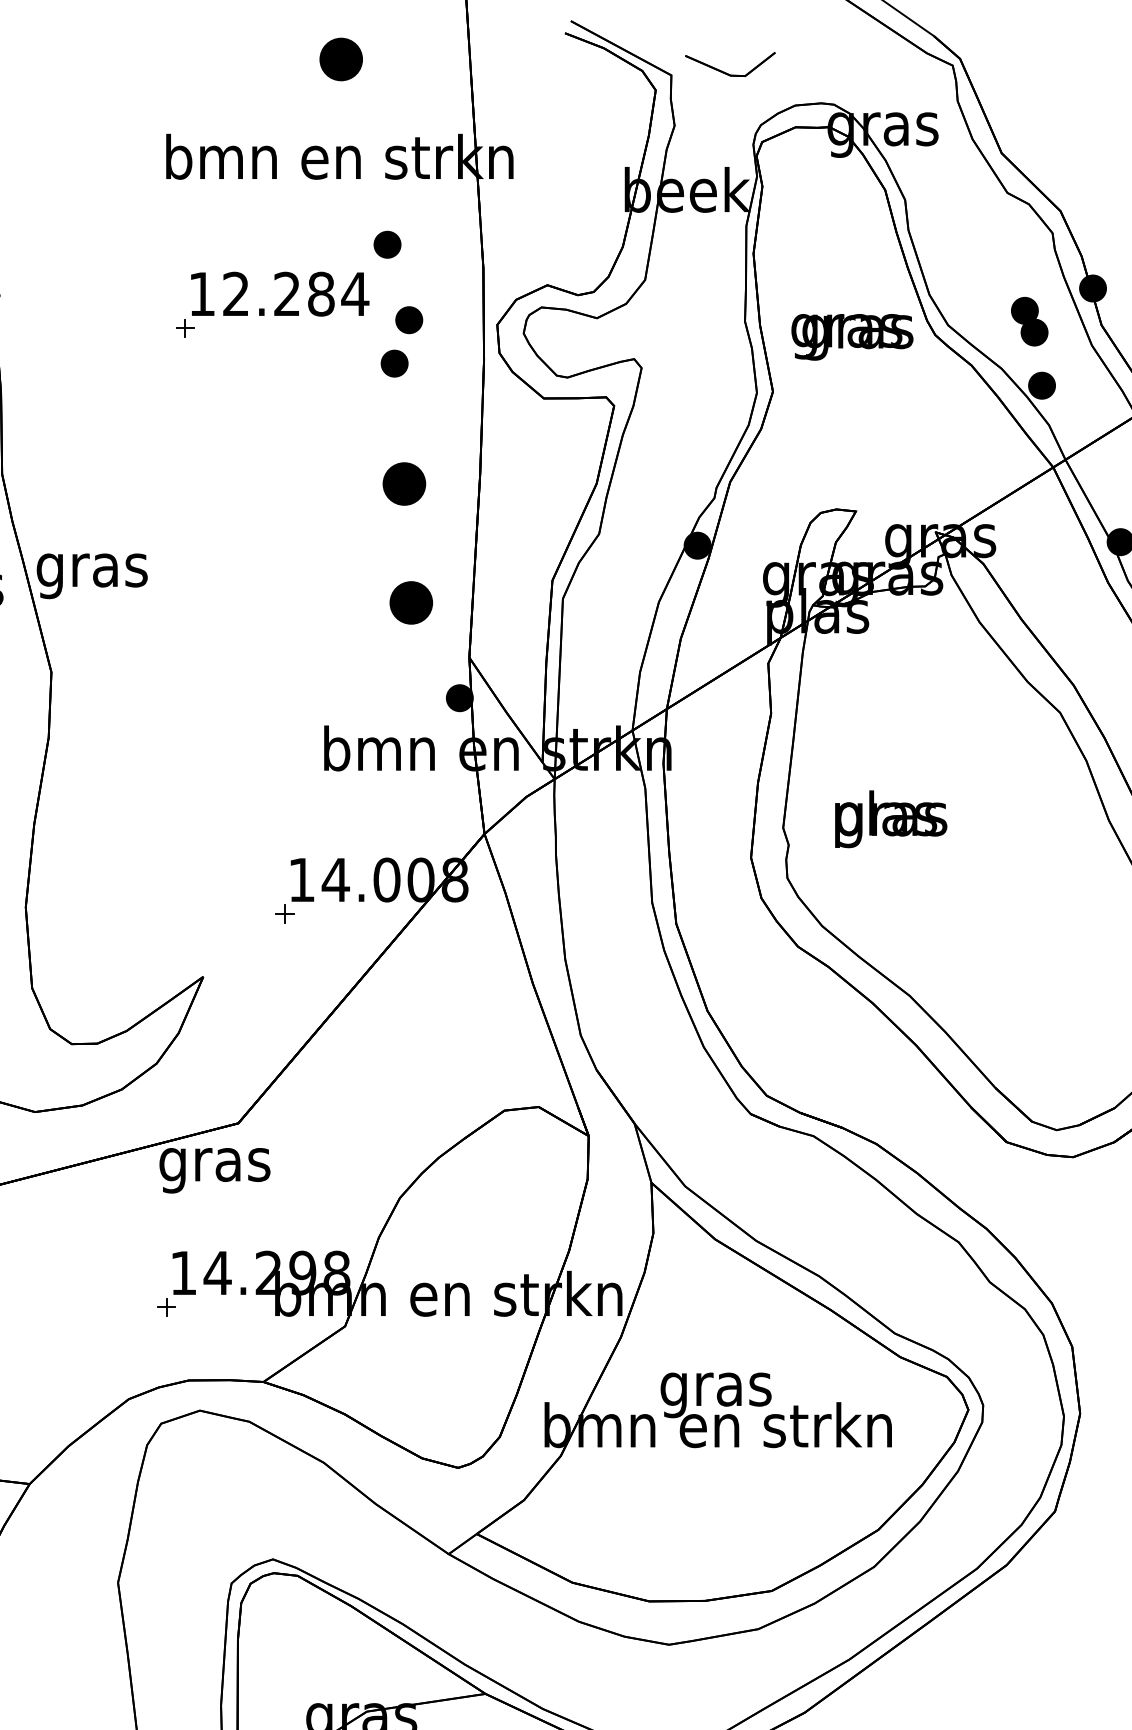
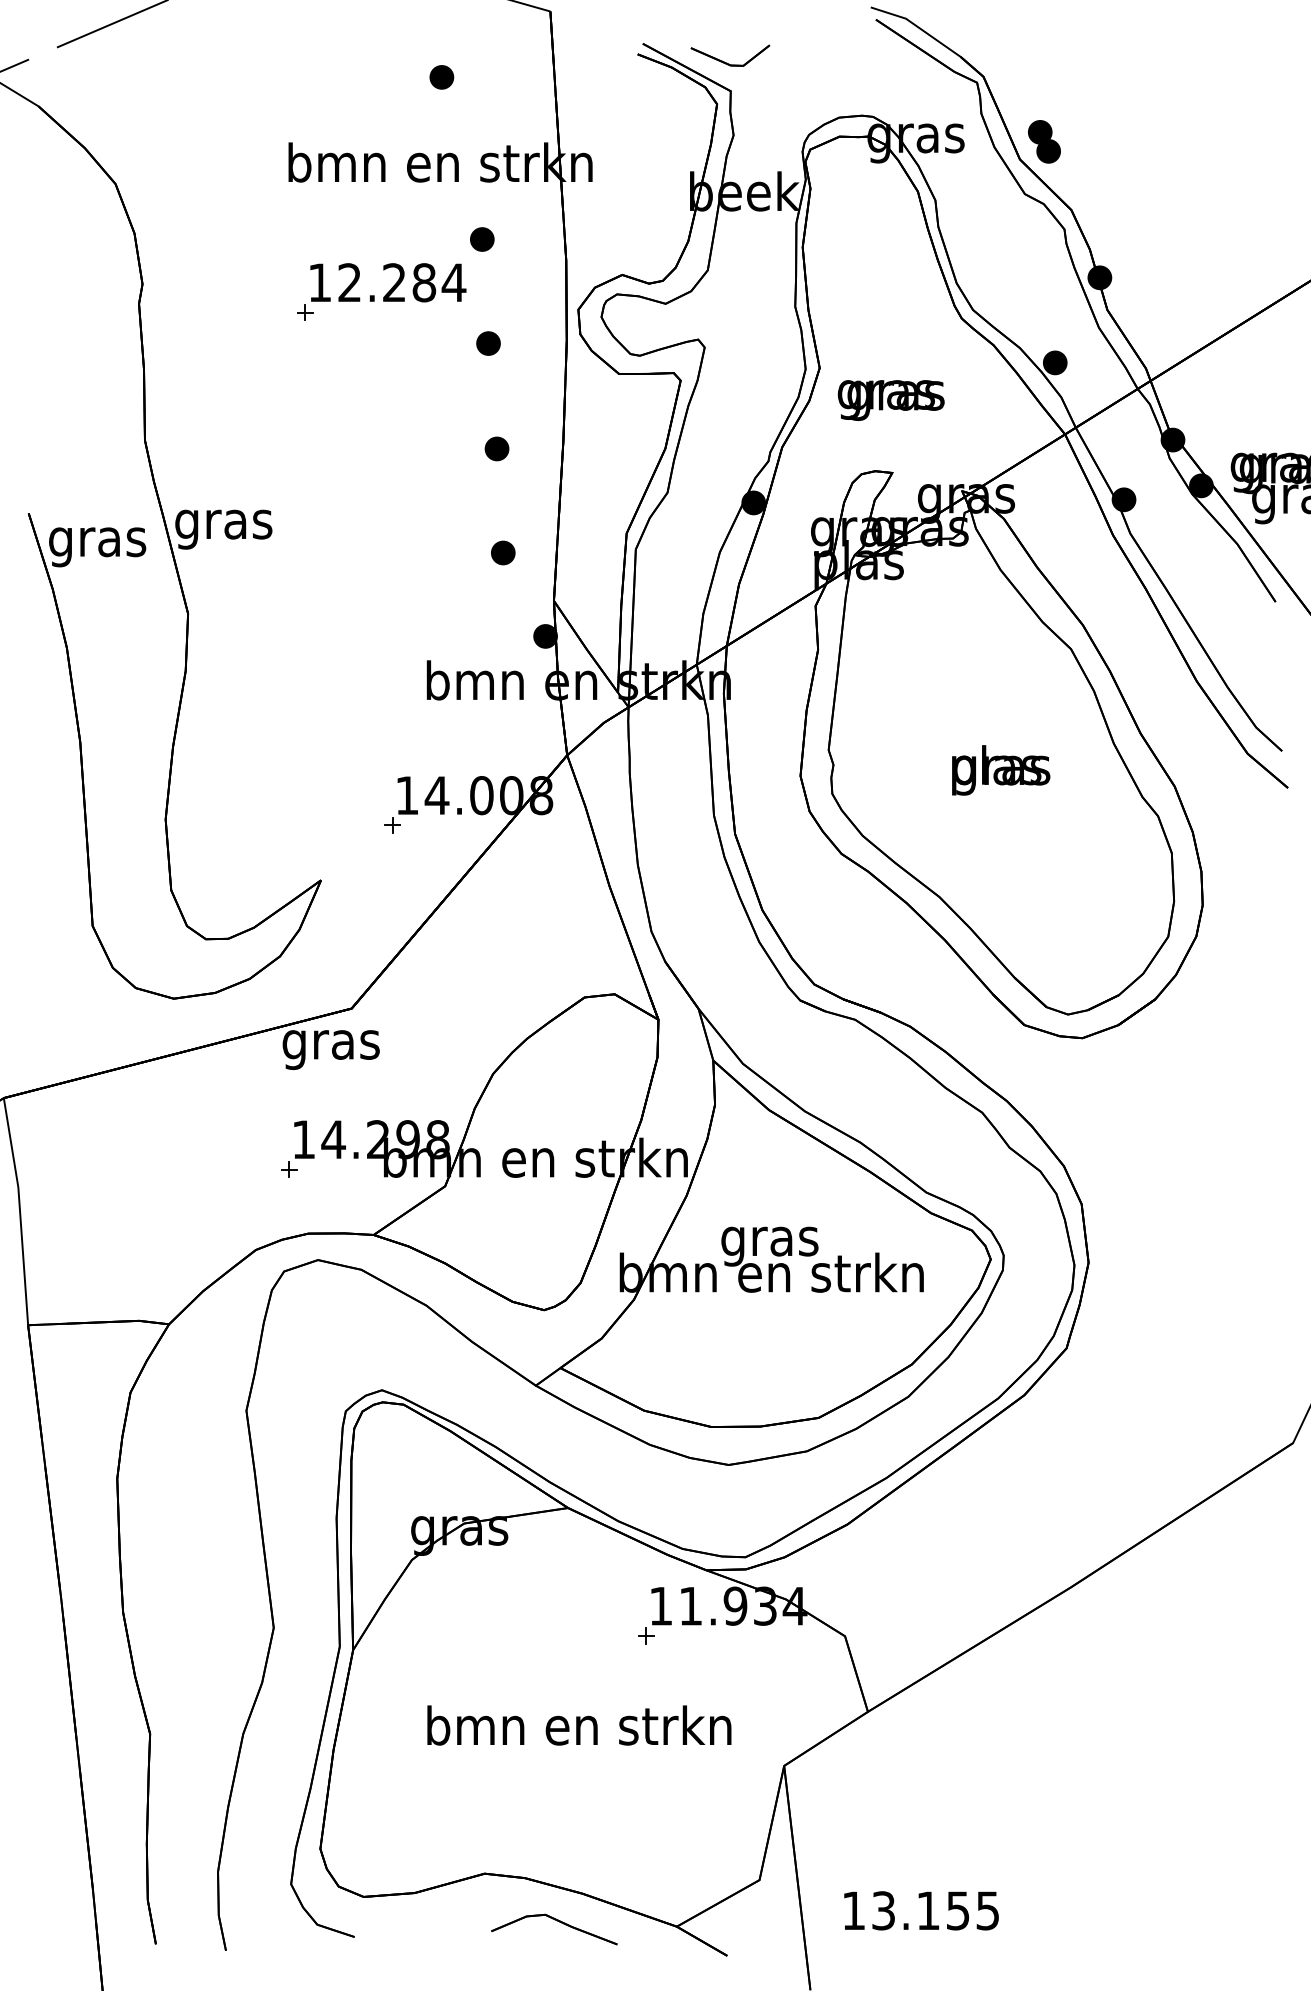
part: (340, 59) -> (441, 77), size x0.62
part: (725, 72) -> (726, 62), moved
part: (409, 320) -> (501, 305), removed
part: (1029, 321) -> (1044, 141), moved
text: (851, 337) -> (890, 400), moved
part: (403, 483) -> (496, 448), size x0.62
part: (411, 602) -> (503, 552), size x0.62
text: (891, 819) -> (1001, 770), moved

